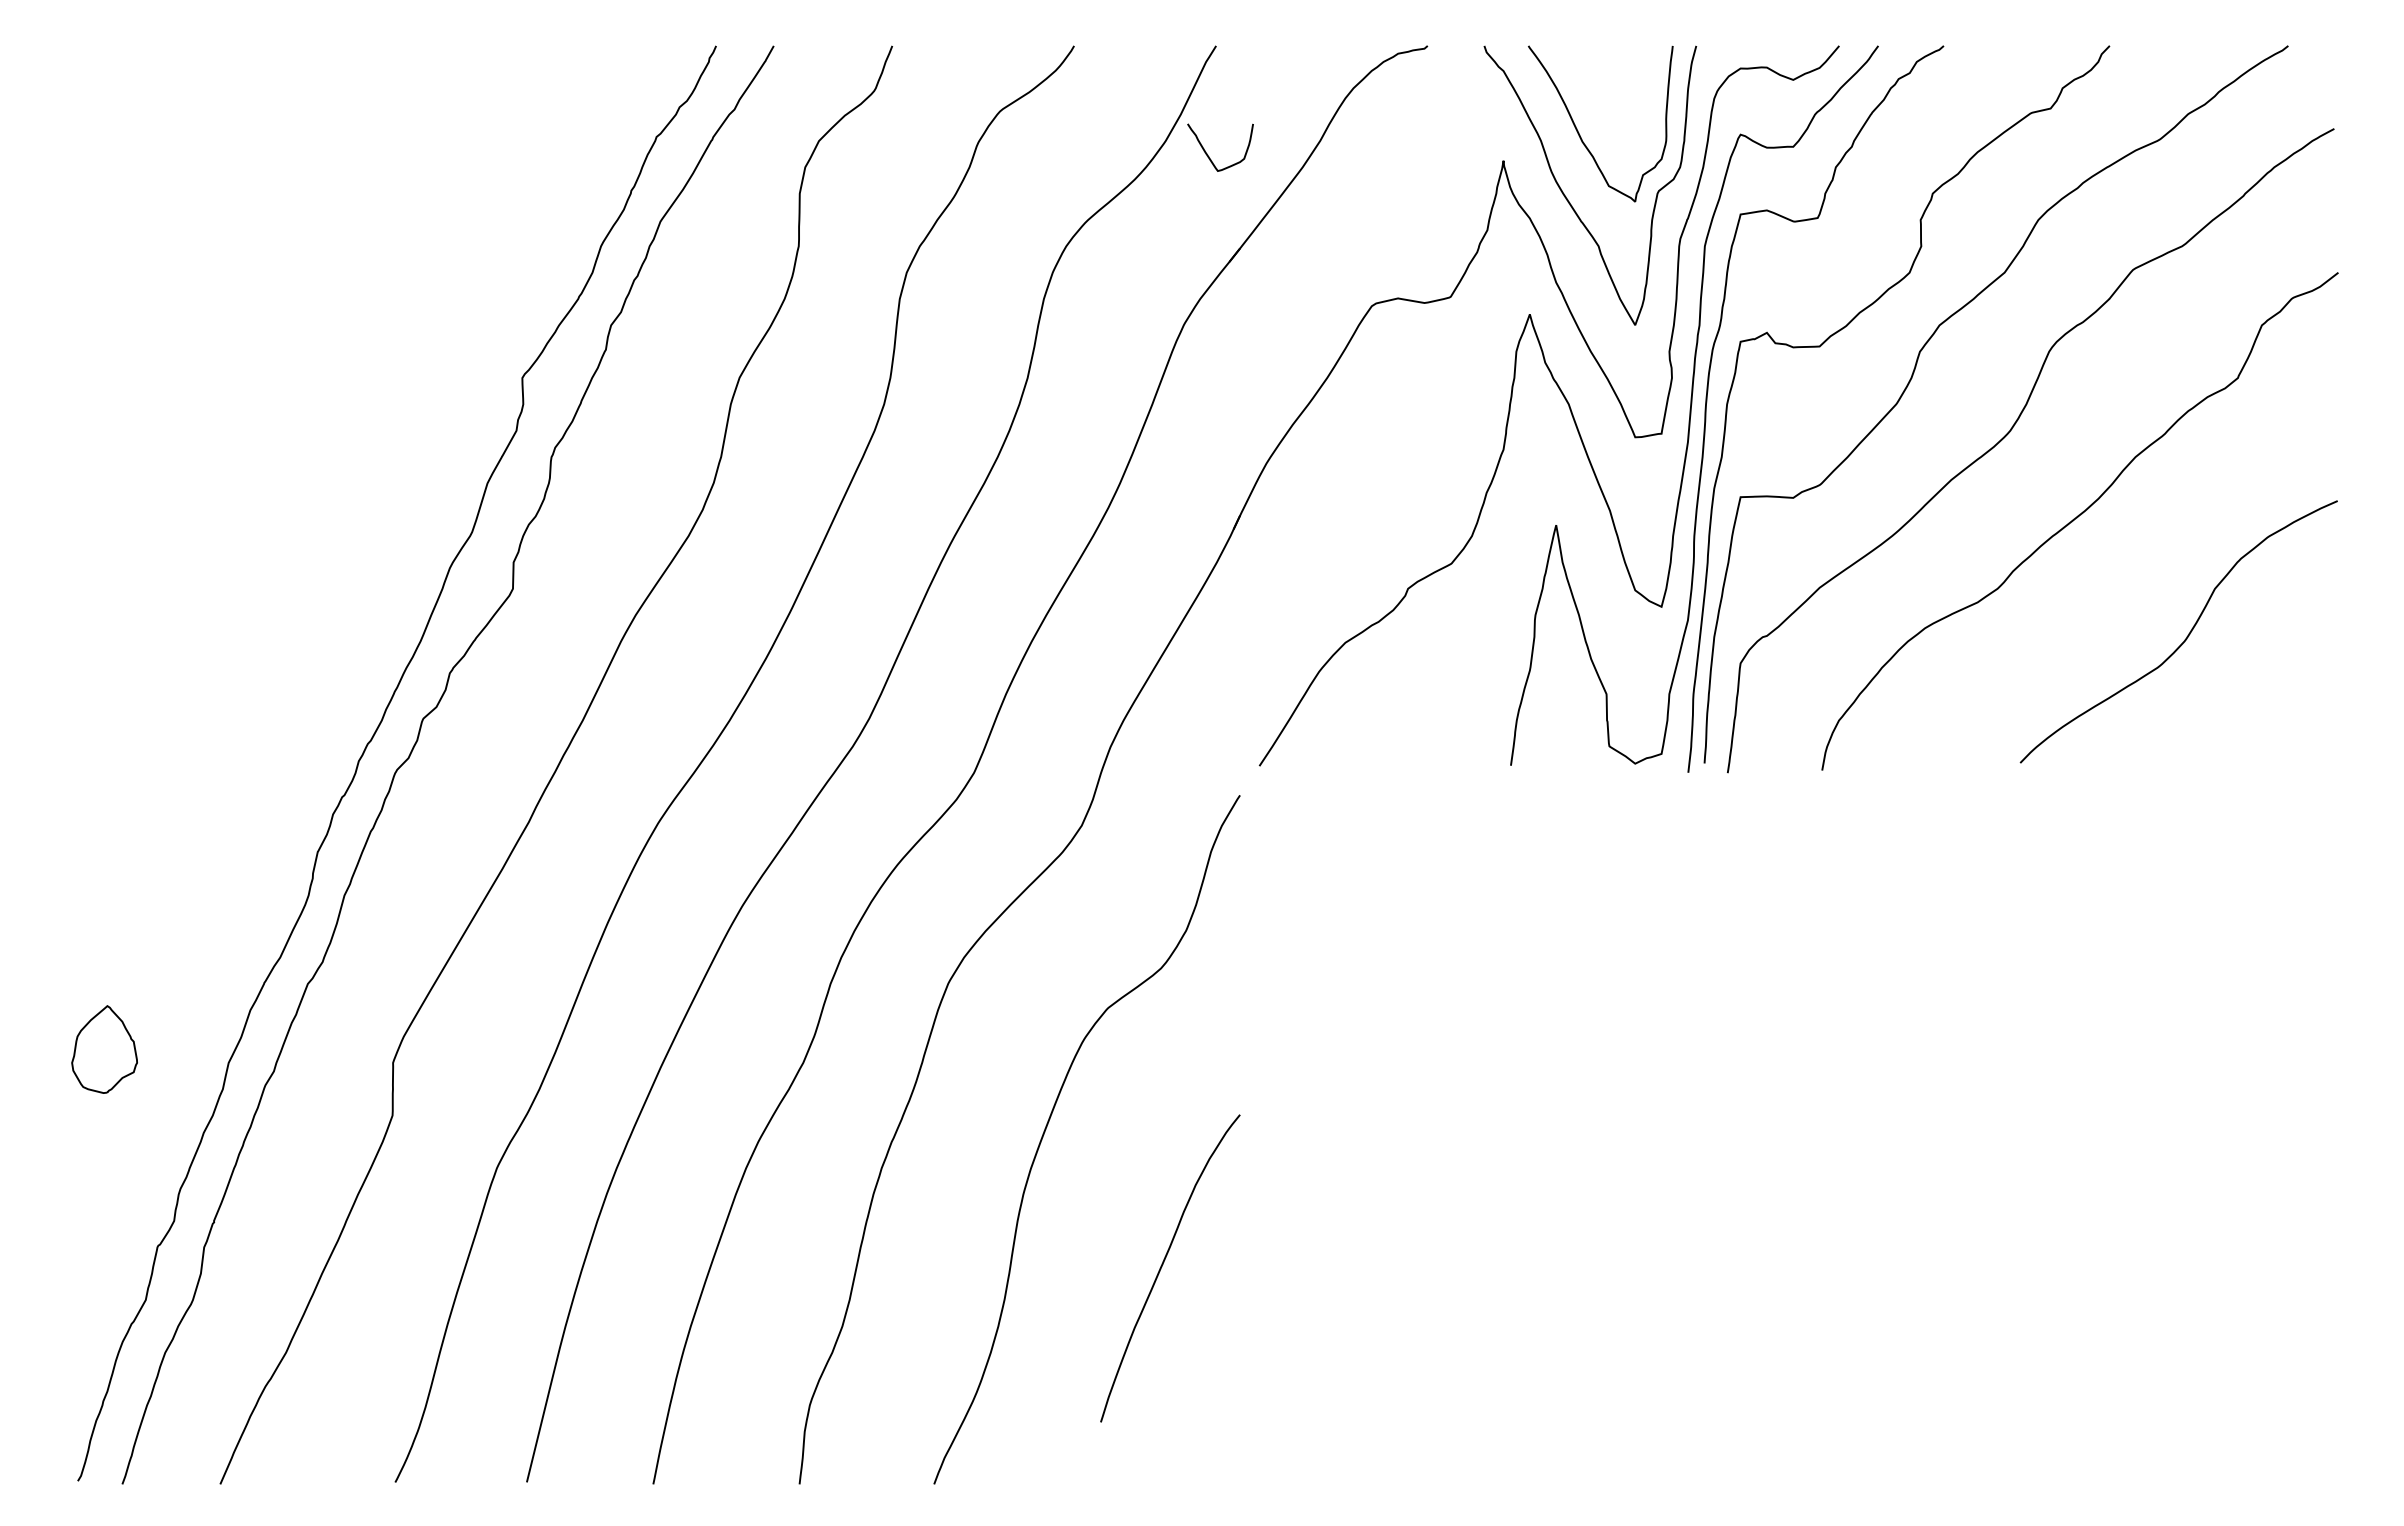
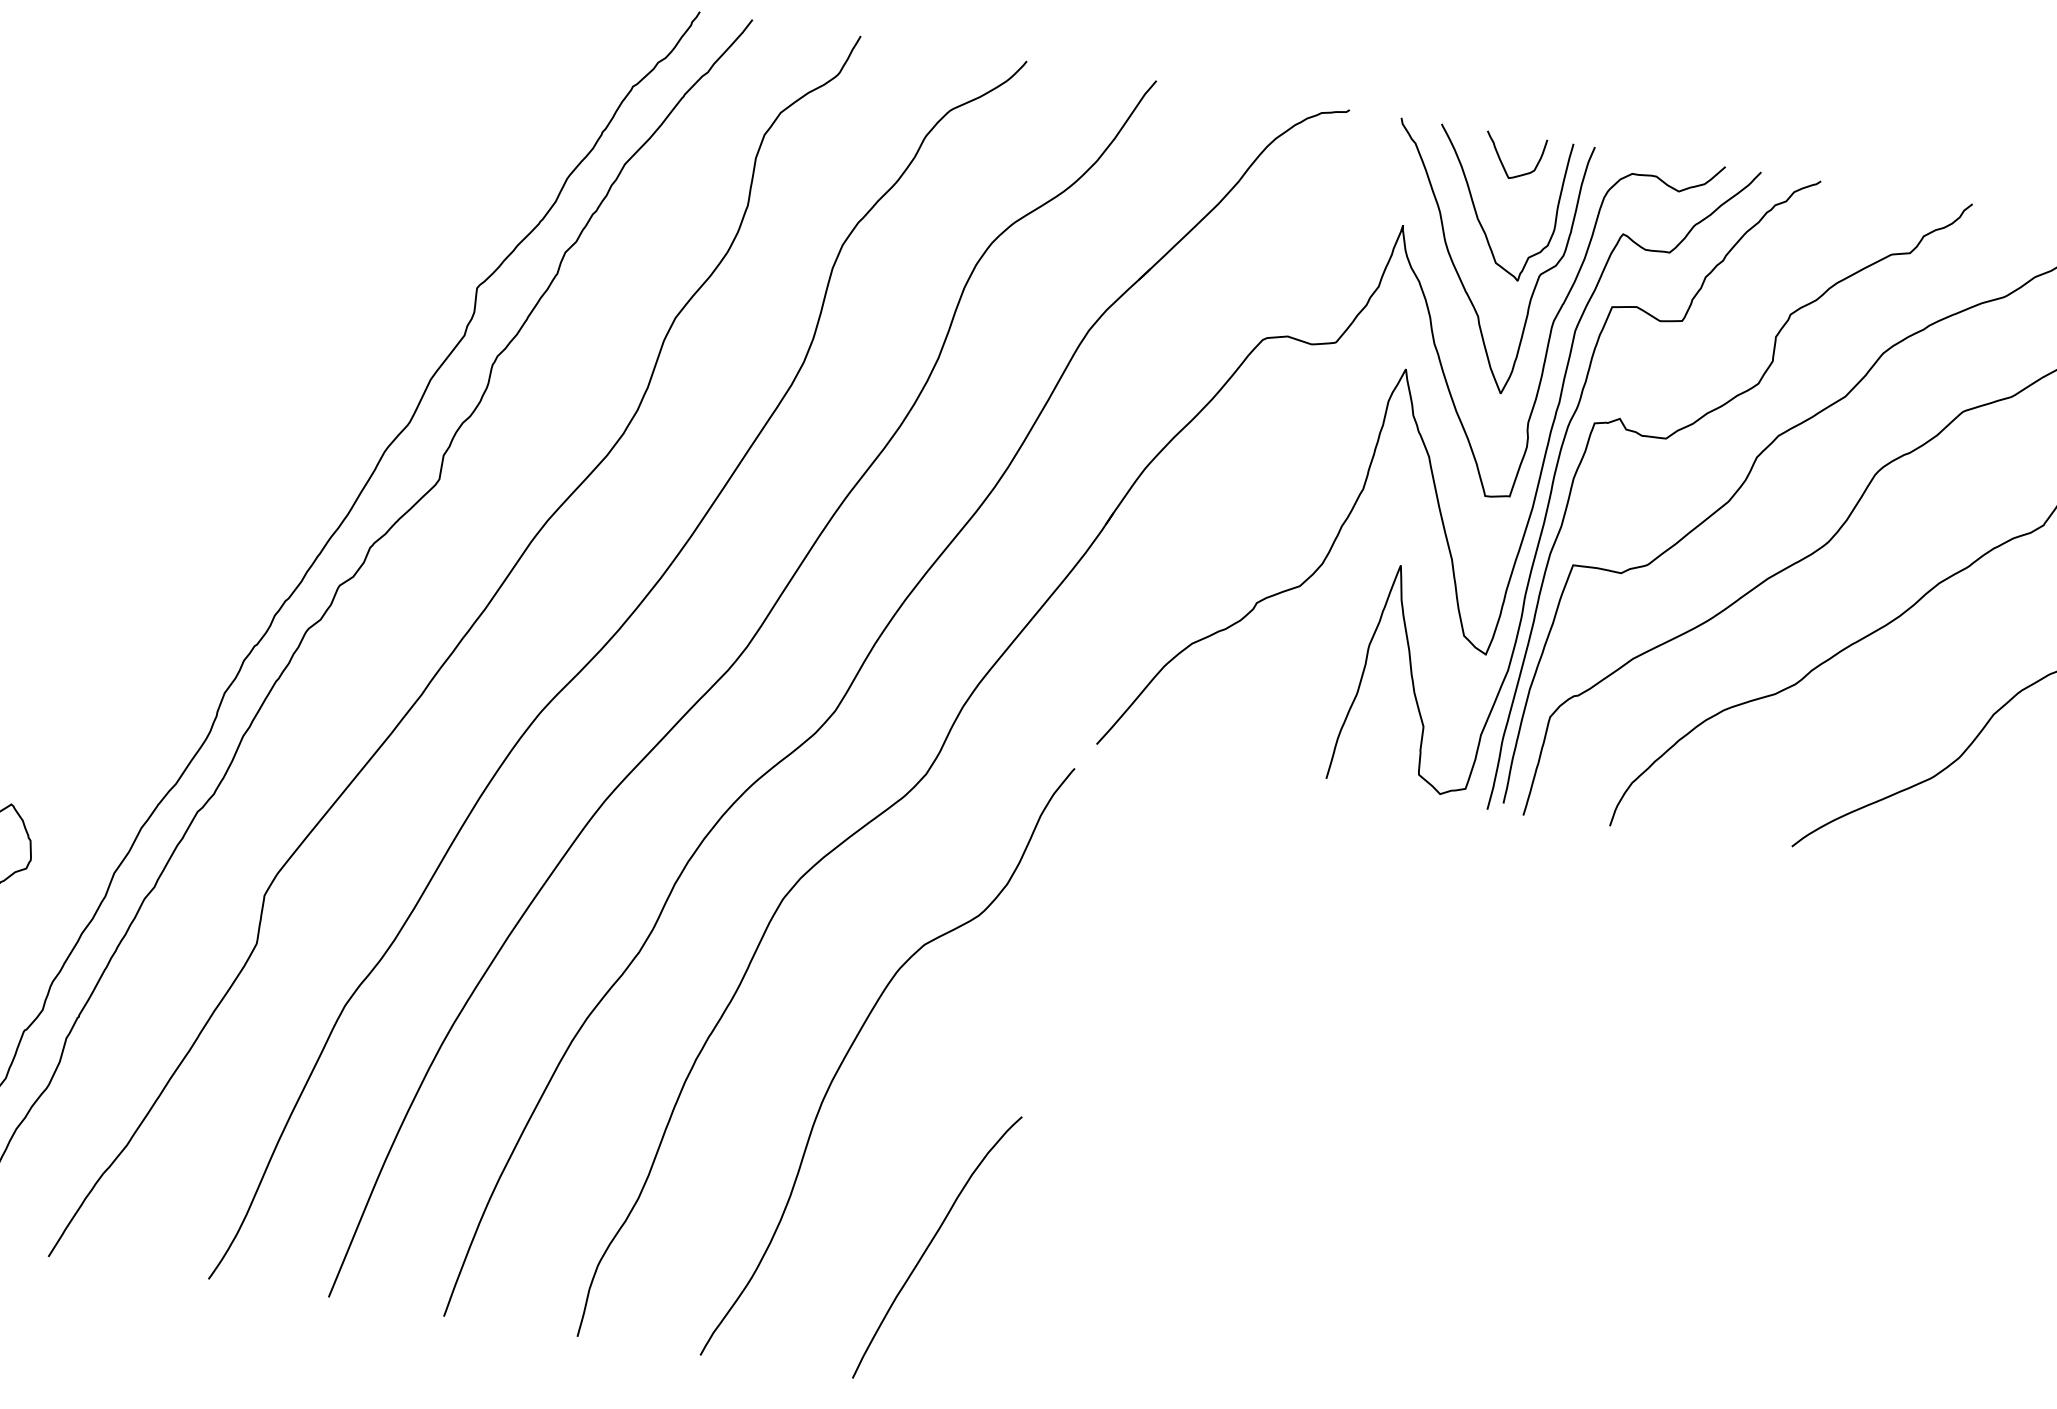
curve: (1209, 156) -> (1503, 163), moved
curve: (1163, 1264) -> (931, 1242), moved

